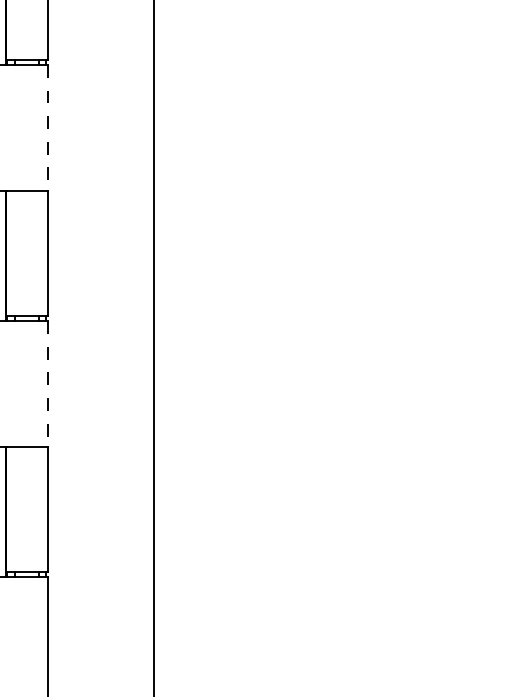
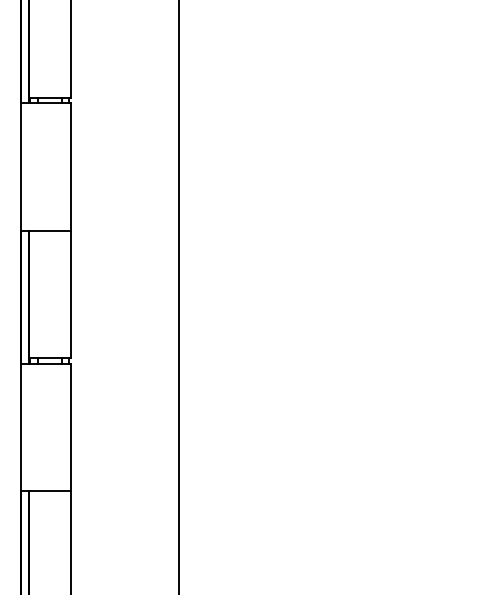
line: (47, 127) -> (71, 166), dashed -> solid
line: (47, 383) -> (71, 426), dashed -> solid

